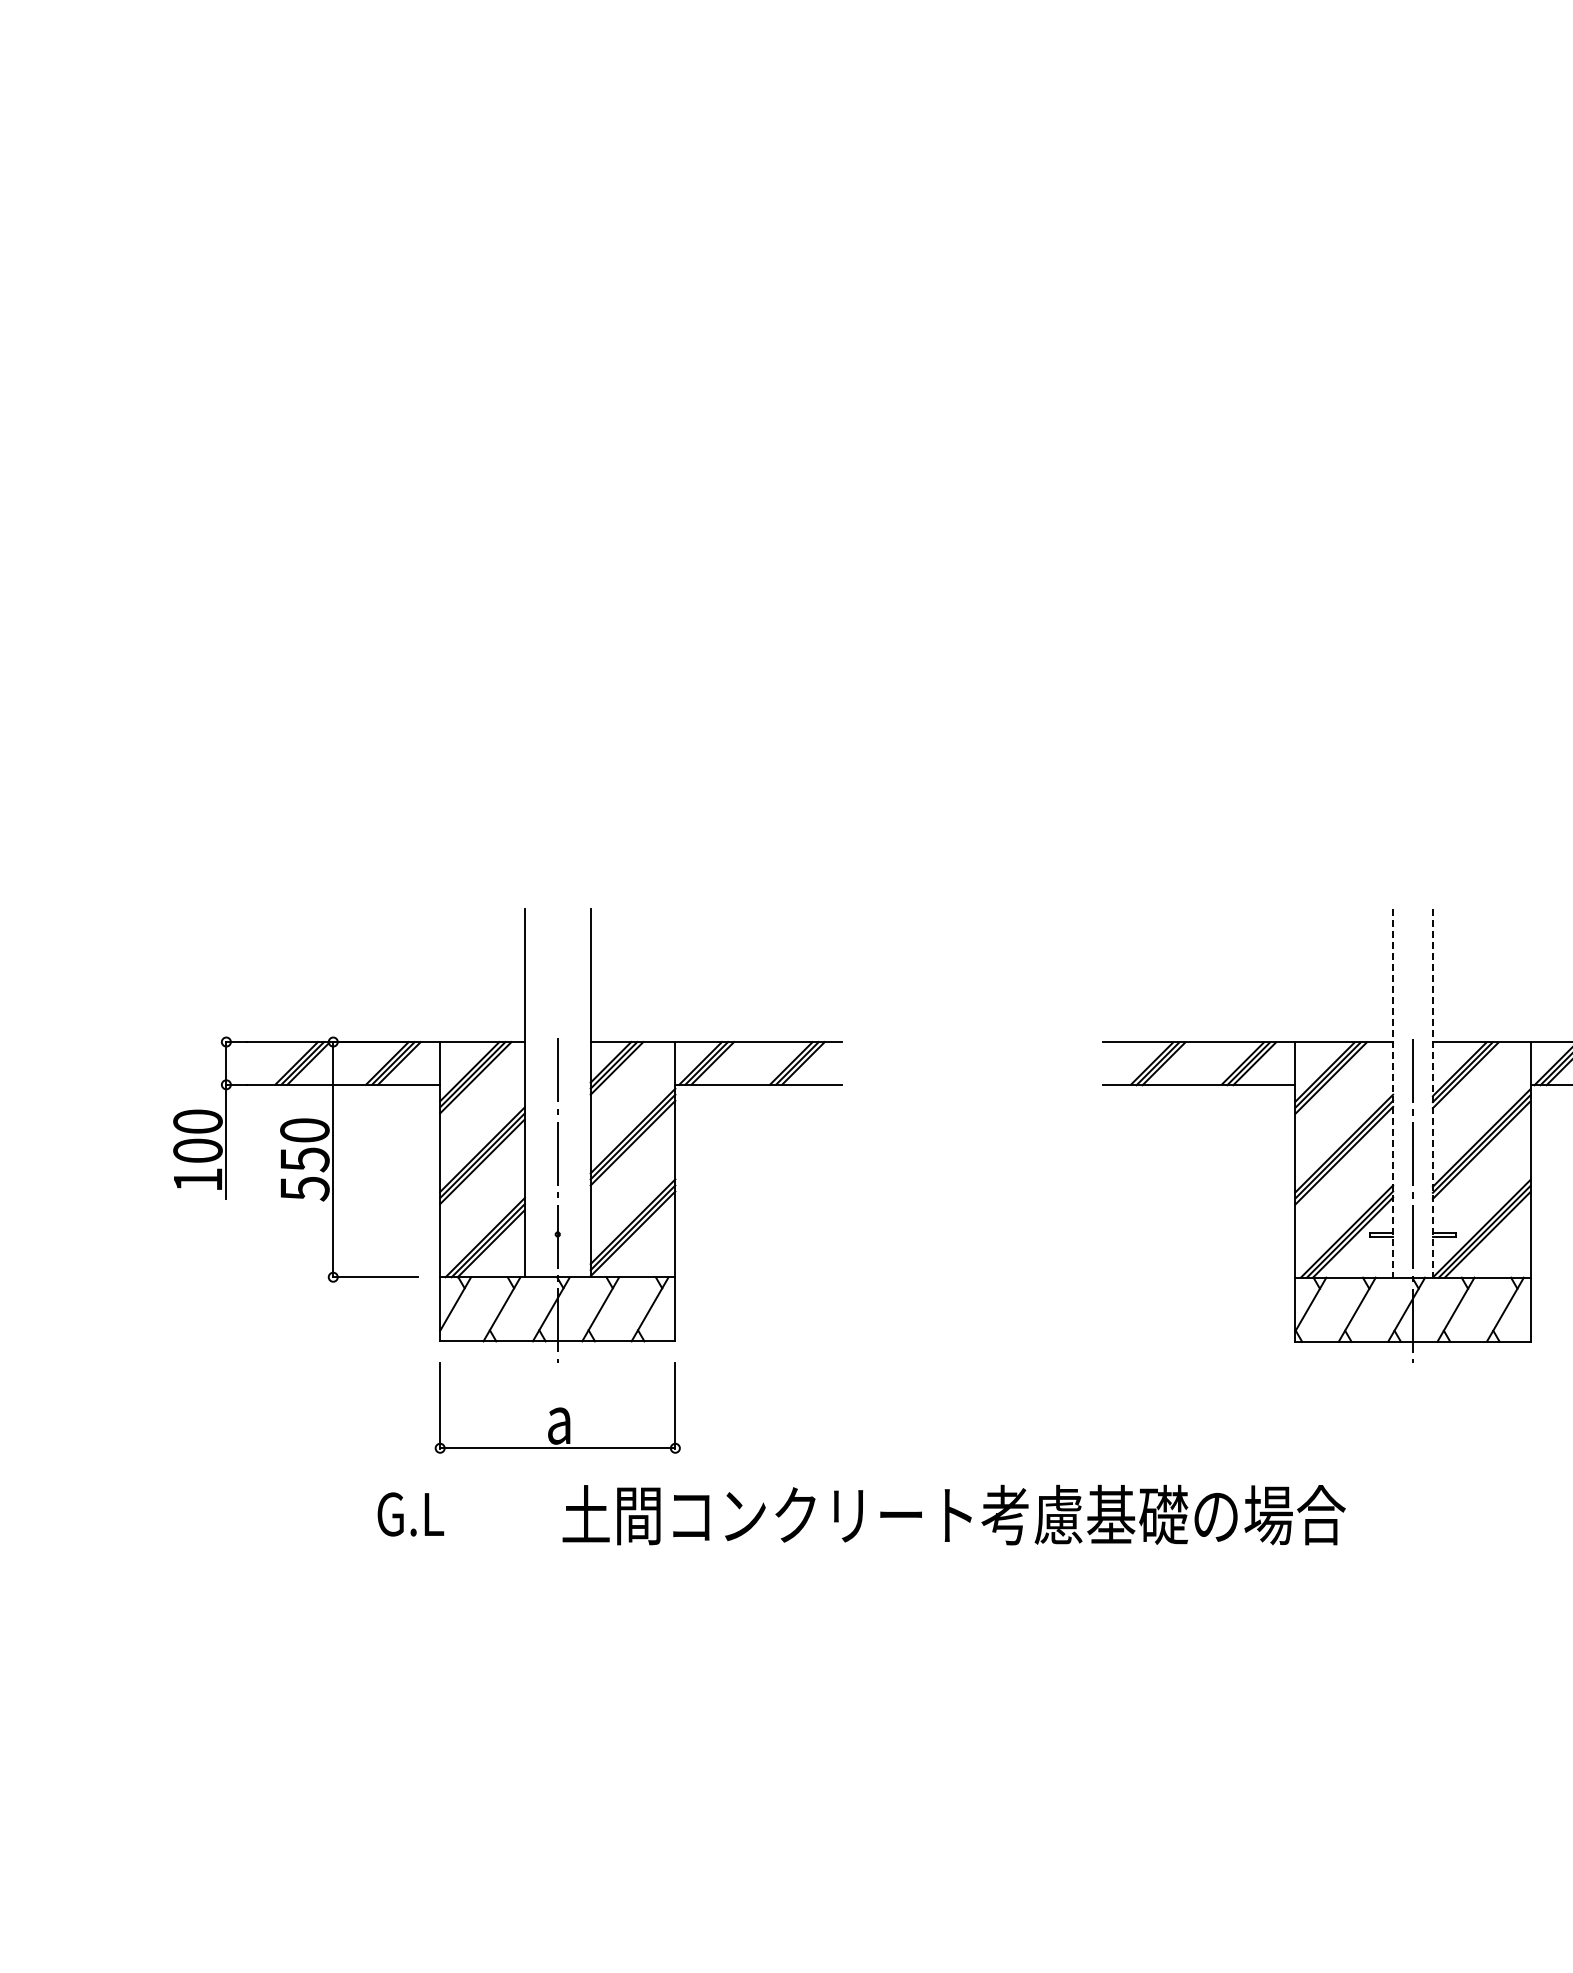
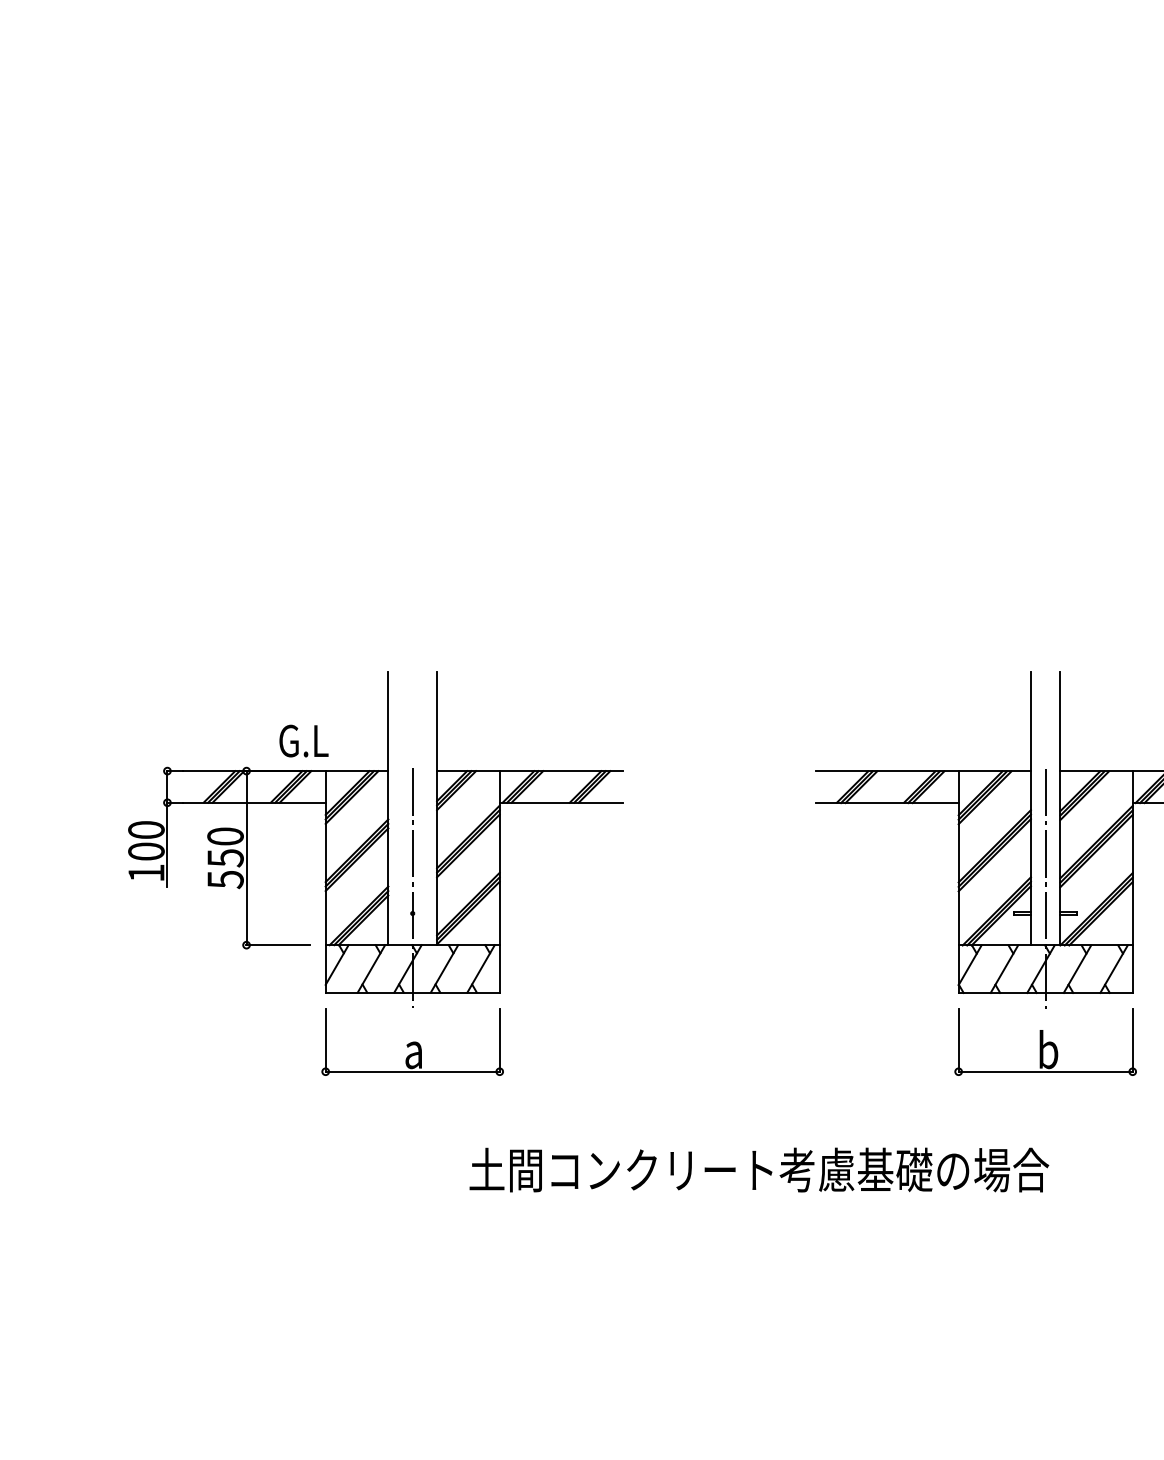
line: (1393, 1093) -> (1031, 809), dashed -> solid
line: (1432, 1093) -> (1060, 809), dashed -> solid
part: (1412, 1408) -> (1045, 1042), added
text: (410, 1514) -> (303, 741), moved
text: (953, 1514) -> (758, 1169), moved

